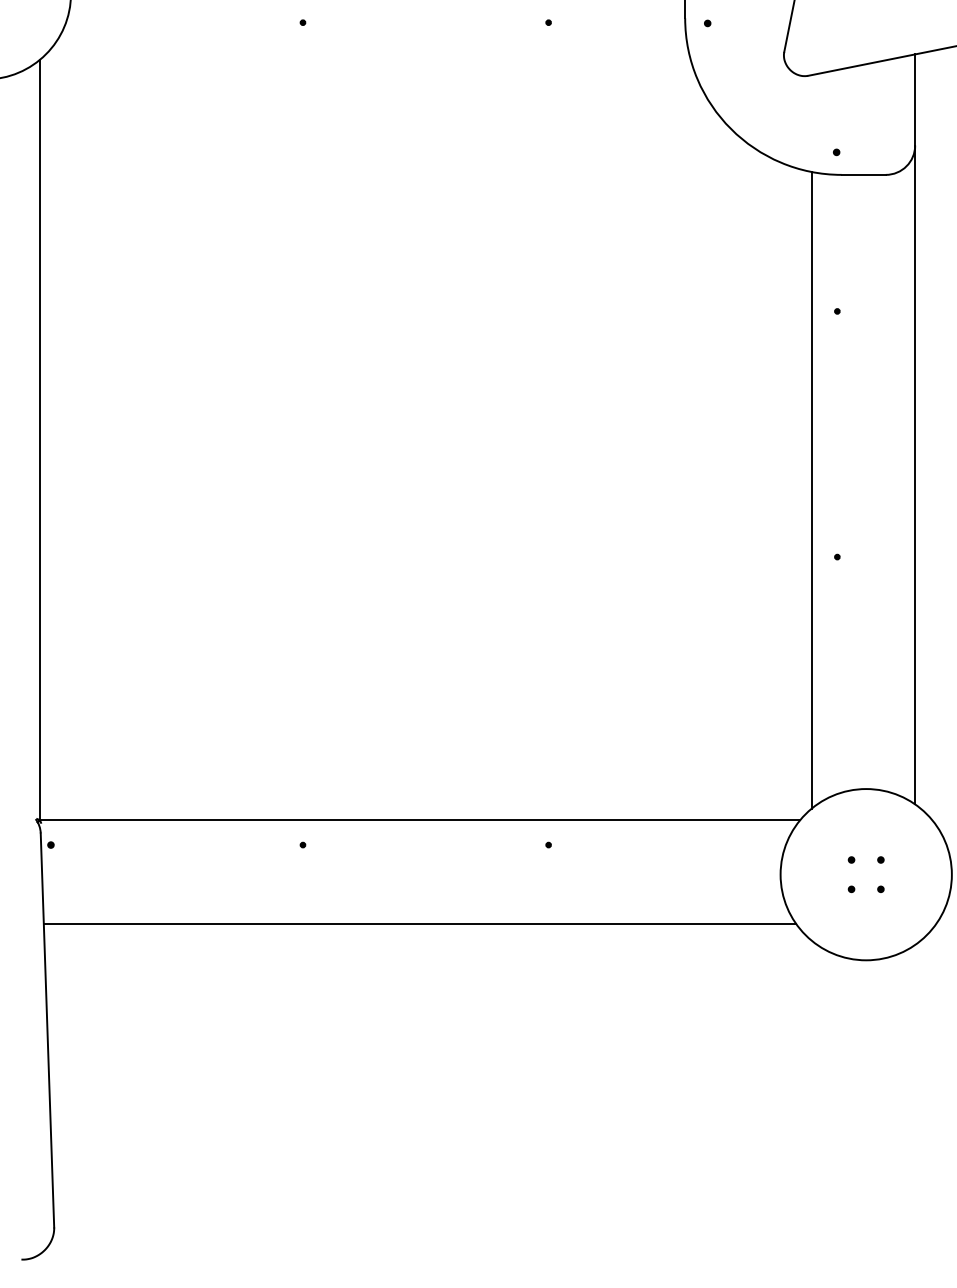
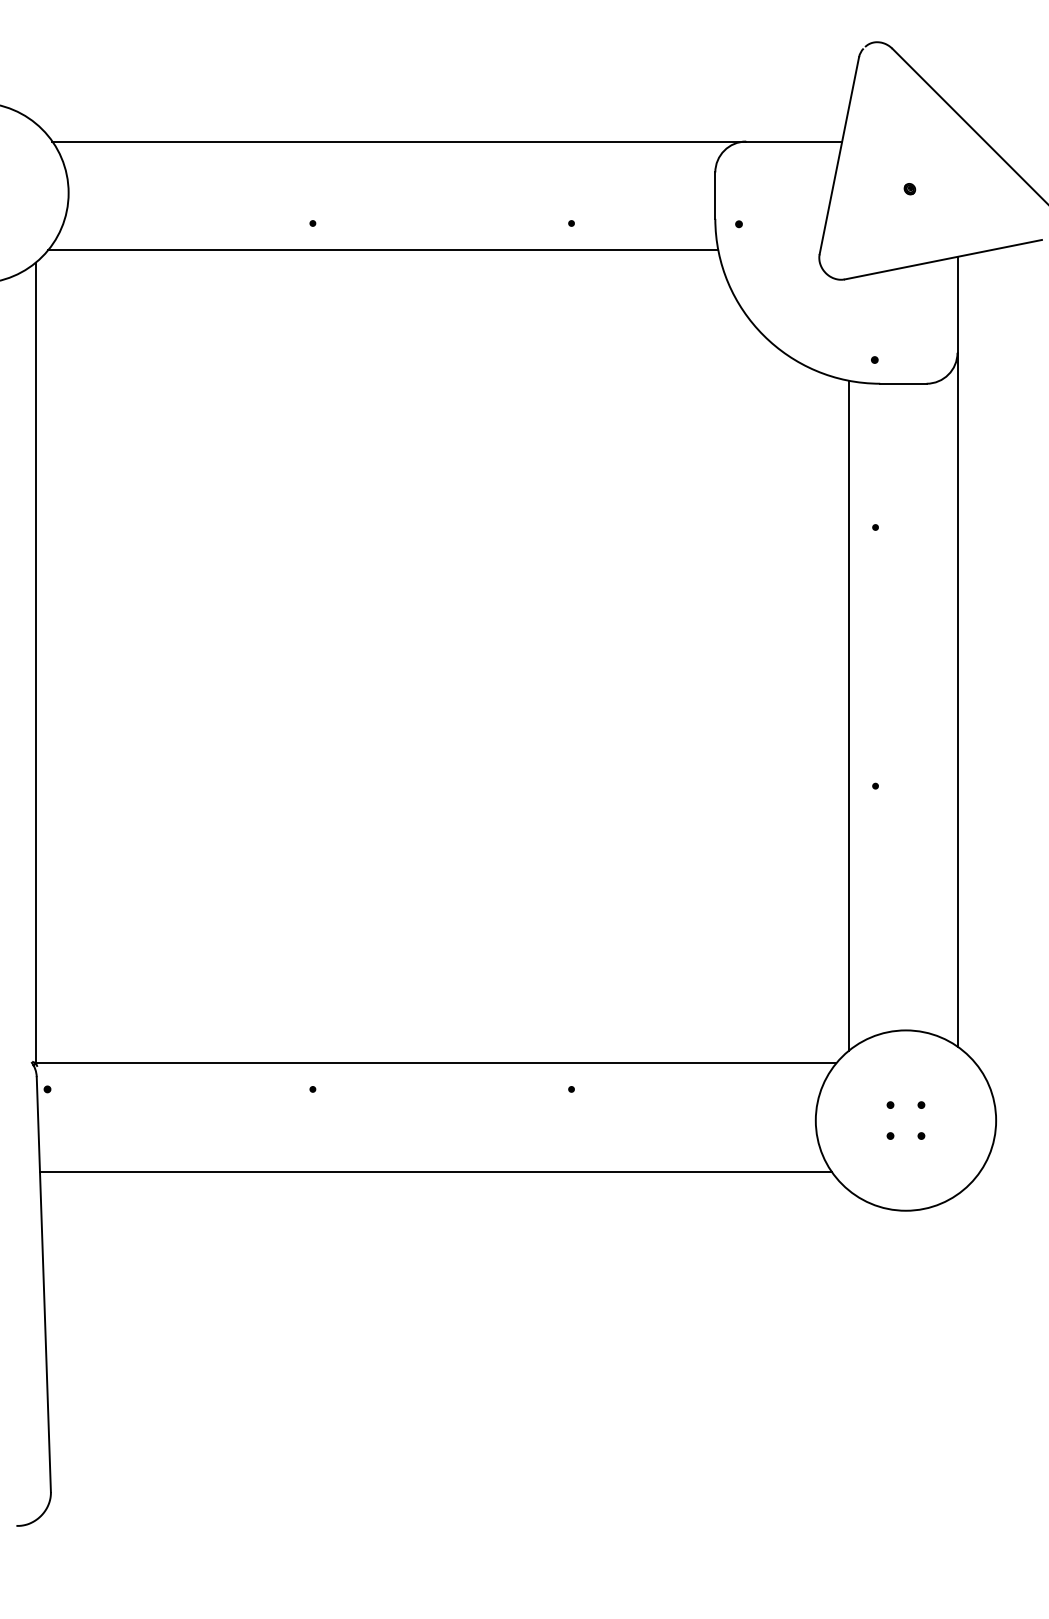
line: (370, 48) -> (383, 250), added

